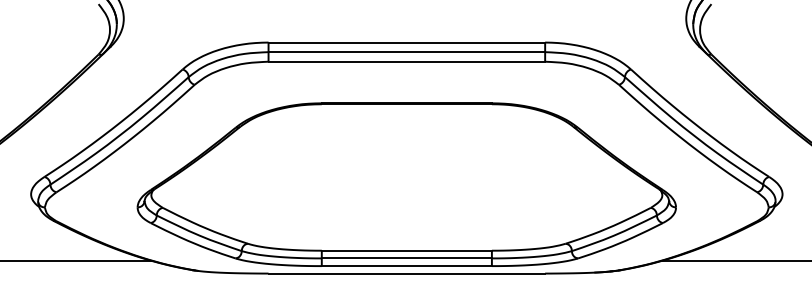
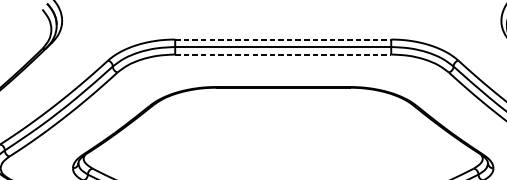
line: (407, 42) -> (283, 39), solid -> dashed
line: (407, 61) -> (283, 54), solid -> dashed

